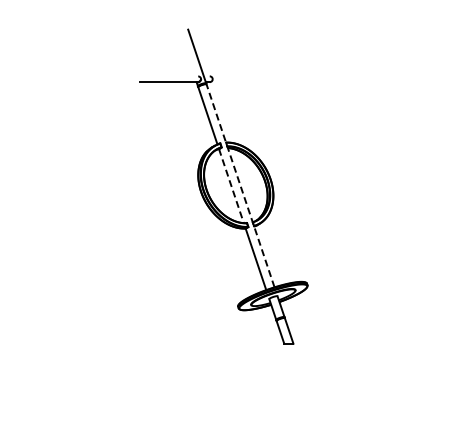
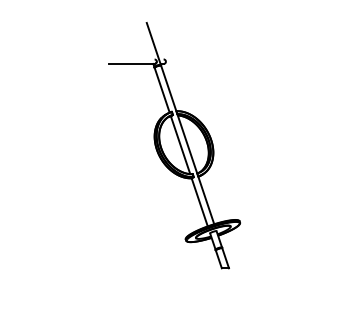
line: (240, 185) -> (187, 144), dashed -> solid
line: (231, 186) -> (180, 145), dashed -> solid

